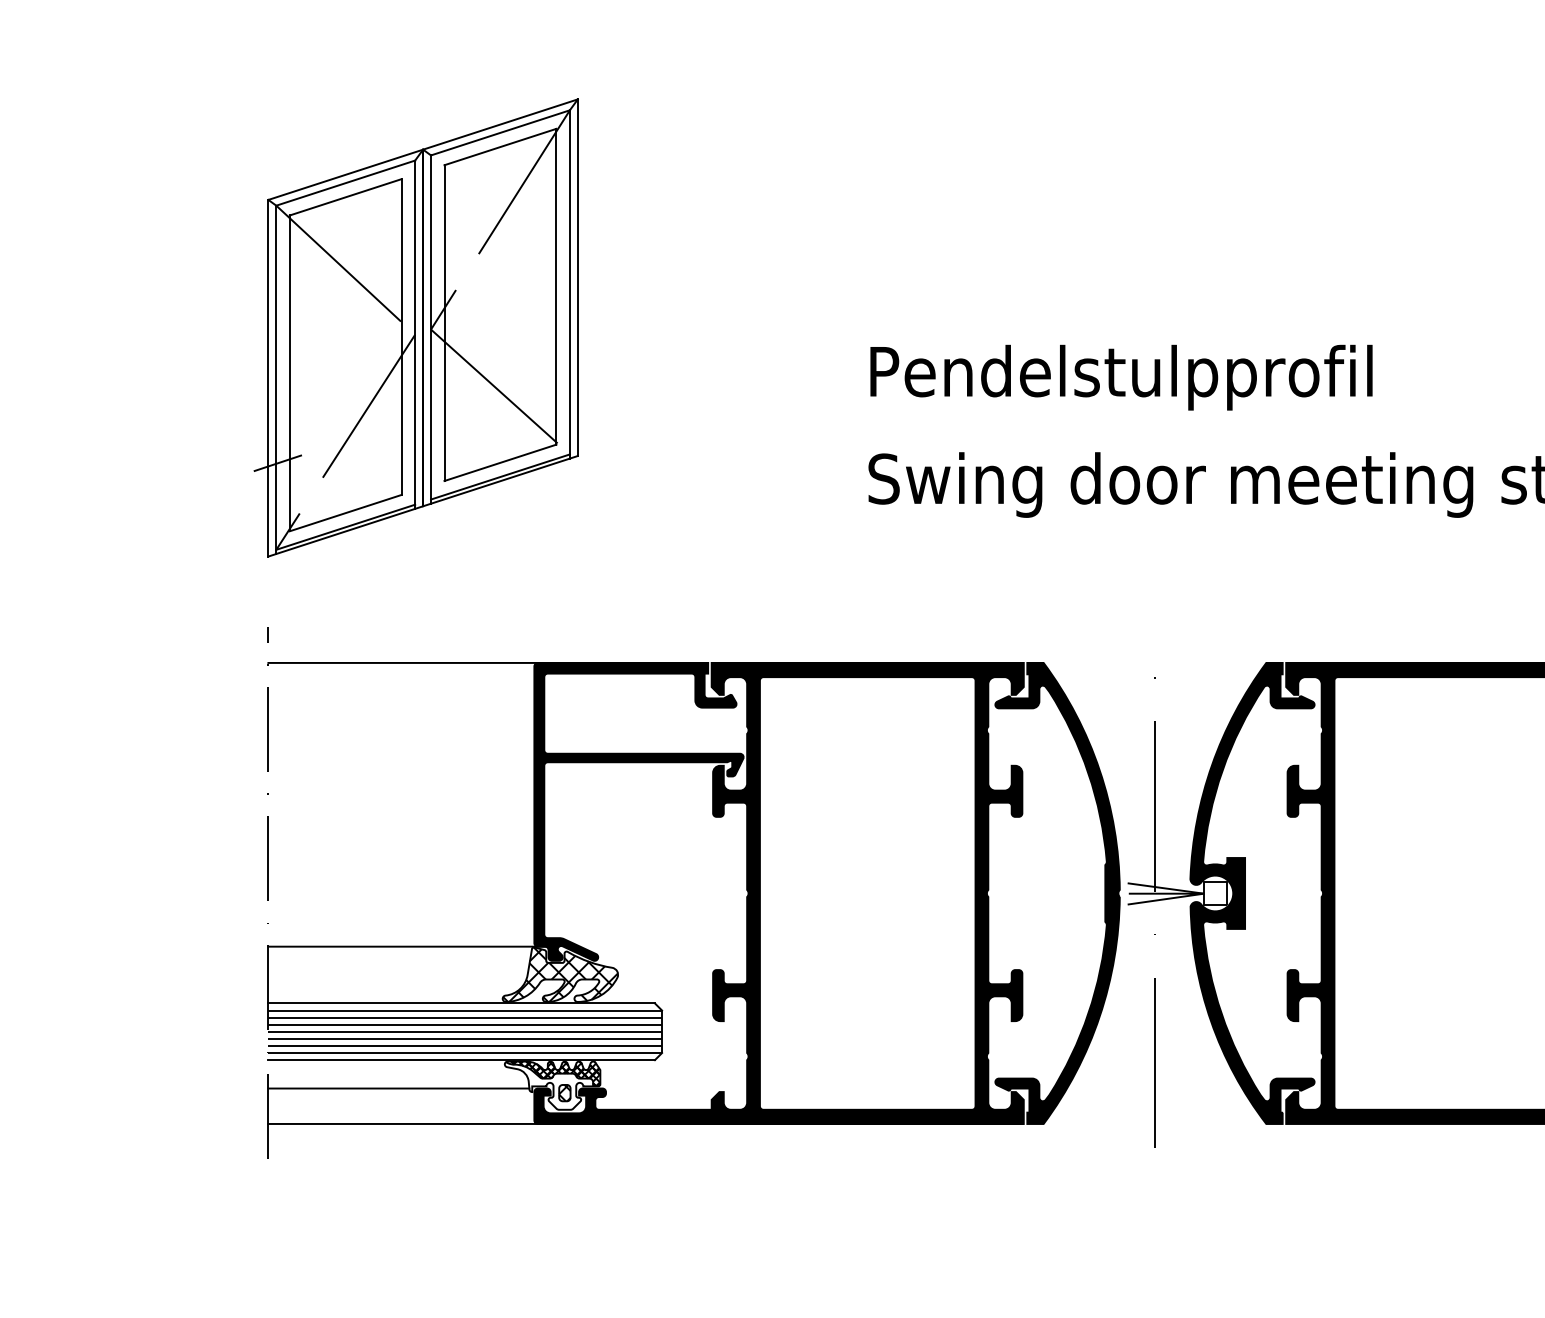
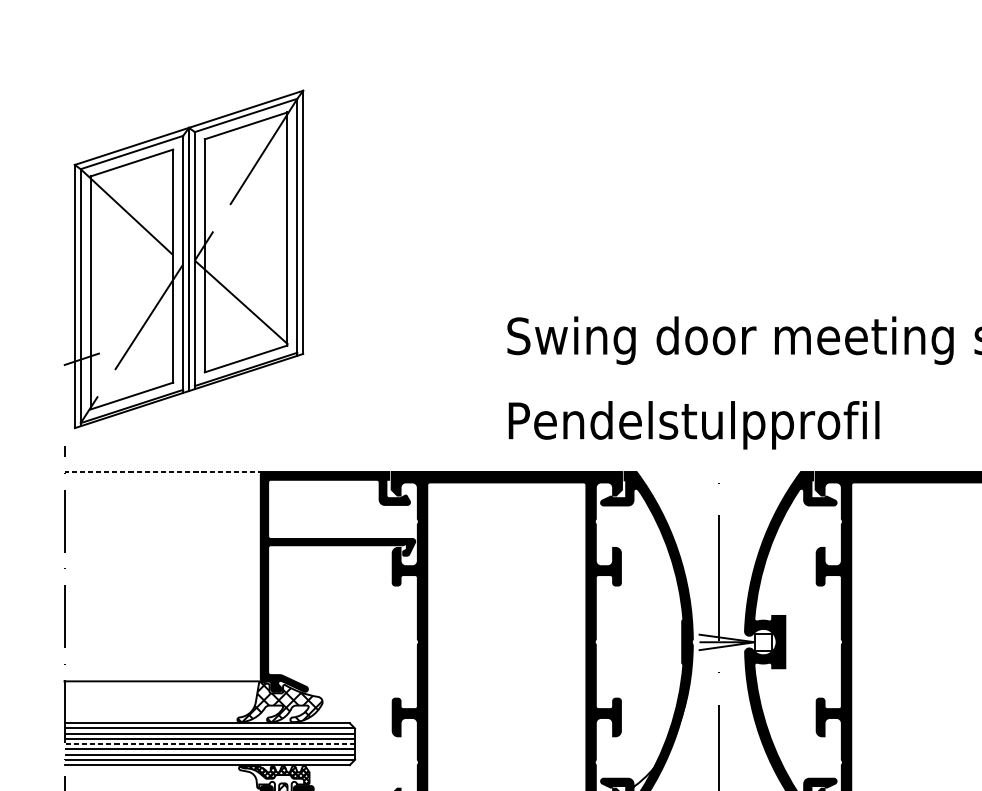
part: (415, 327) -> (183, 259), moved
text: (1121, 377) -> (694, 425), moved
line: (403, 662) -> (164, 471), solid -> dashed
line: (465, 1031) -> (209, 743), solid -> dashed
line: (398, 1088) -> (160, 786), removed

